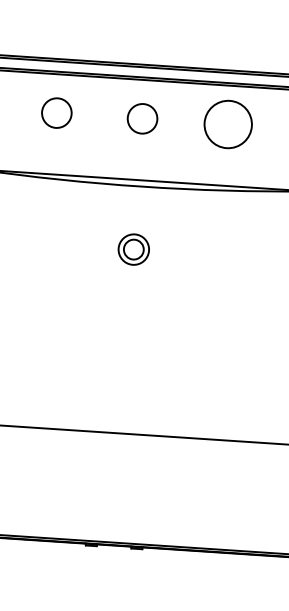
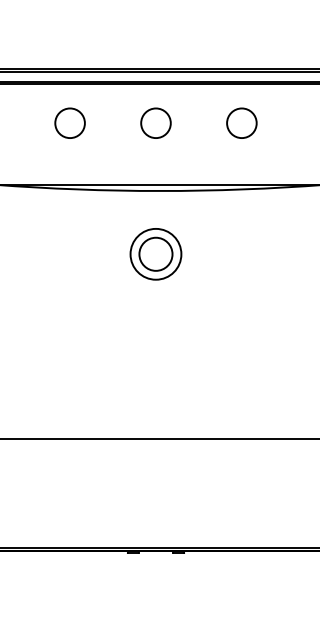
circle: (227, 124) -> (241, 123), size x0.62
part: (133, 249) -> (155, 254), size x1.67

